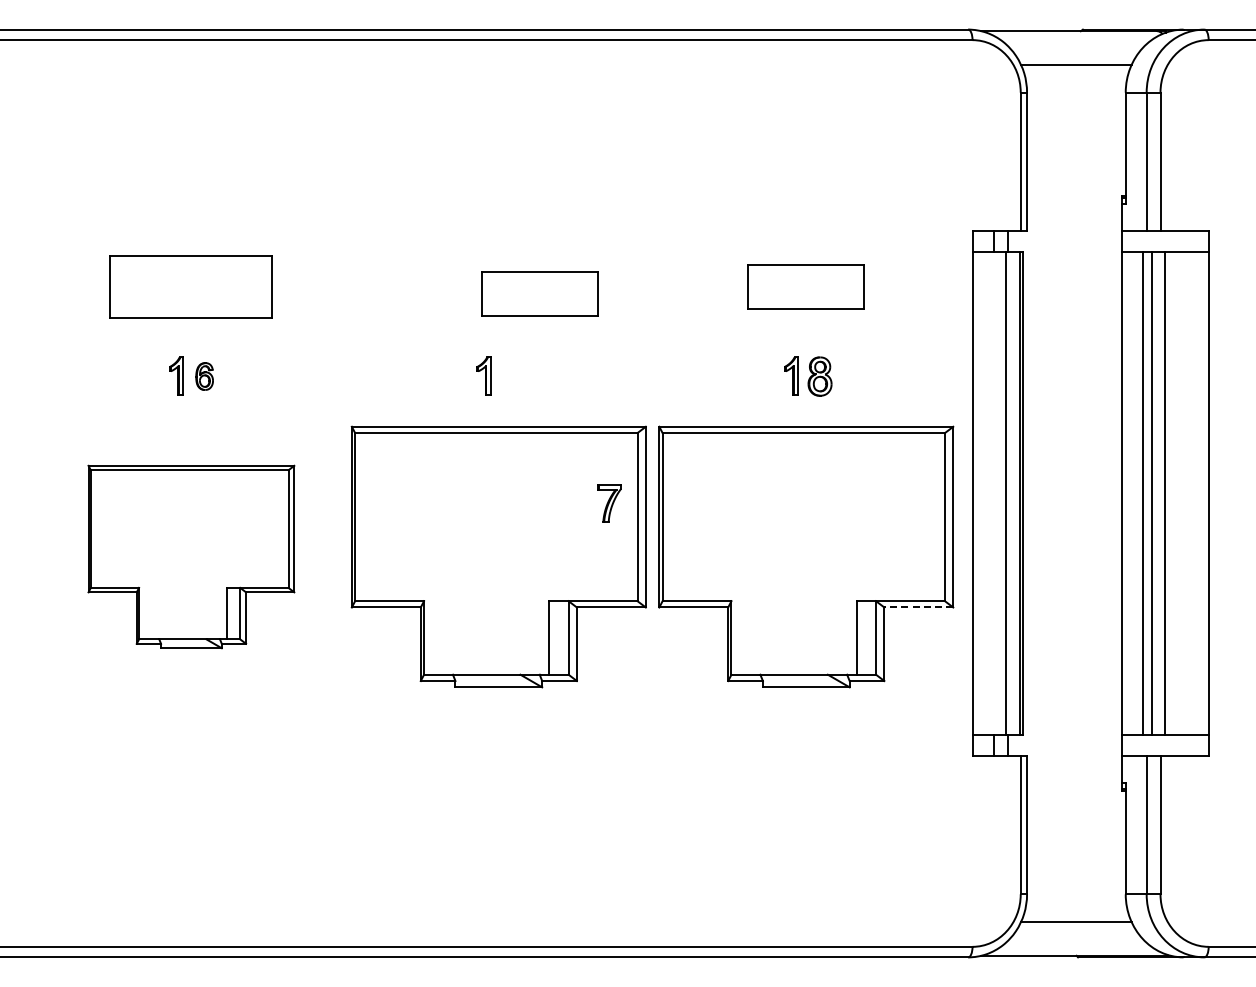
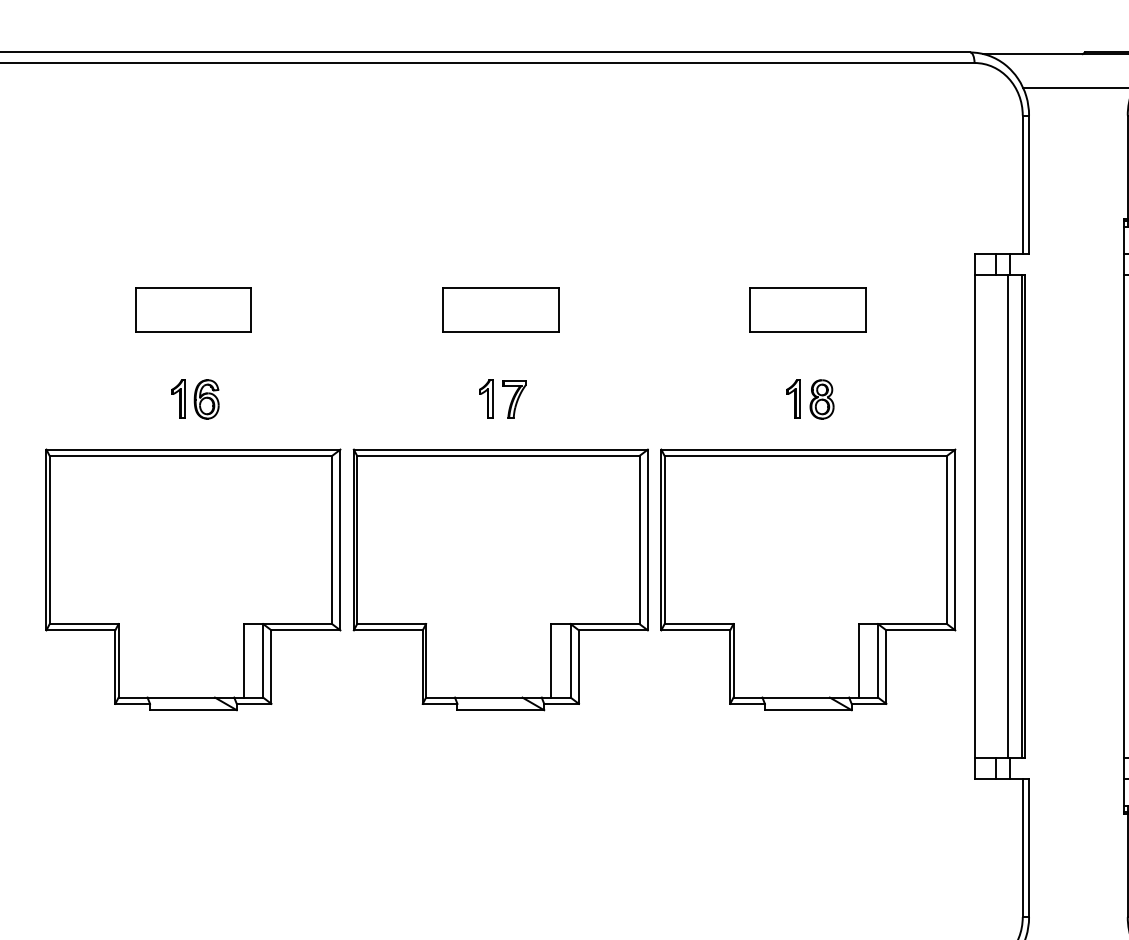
part: (191, 286) -> (193, 309), size x0.71
part: (539, 293) -> (500, 309), moved
part: (204, 376) -> (206, 399), size x1.43
part: (609, 503) -> (514, 399), moved
part: (191, 556) -> (193, 579), size x1.43
line: (918, 607) -> (920, 630), dashed -> solid

